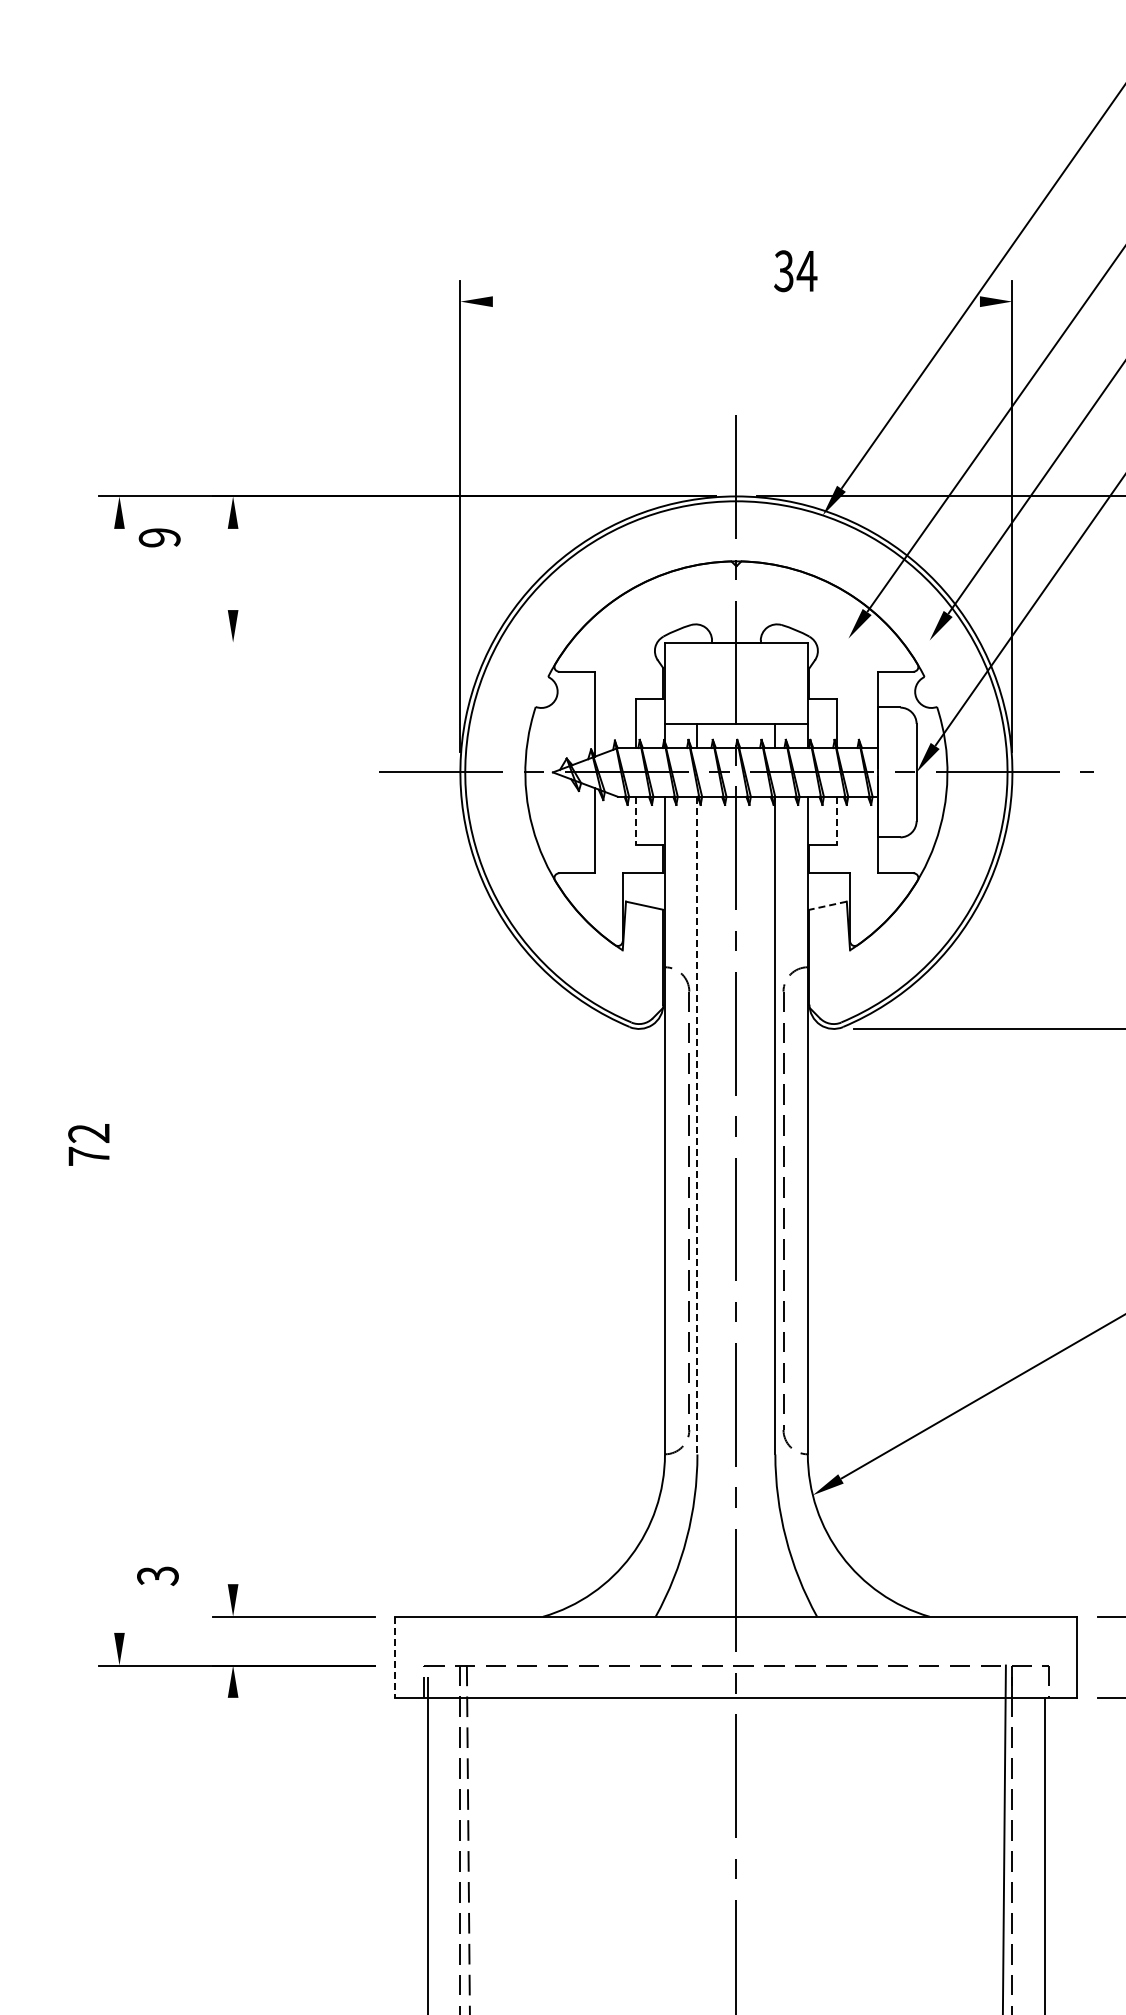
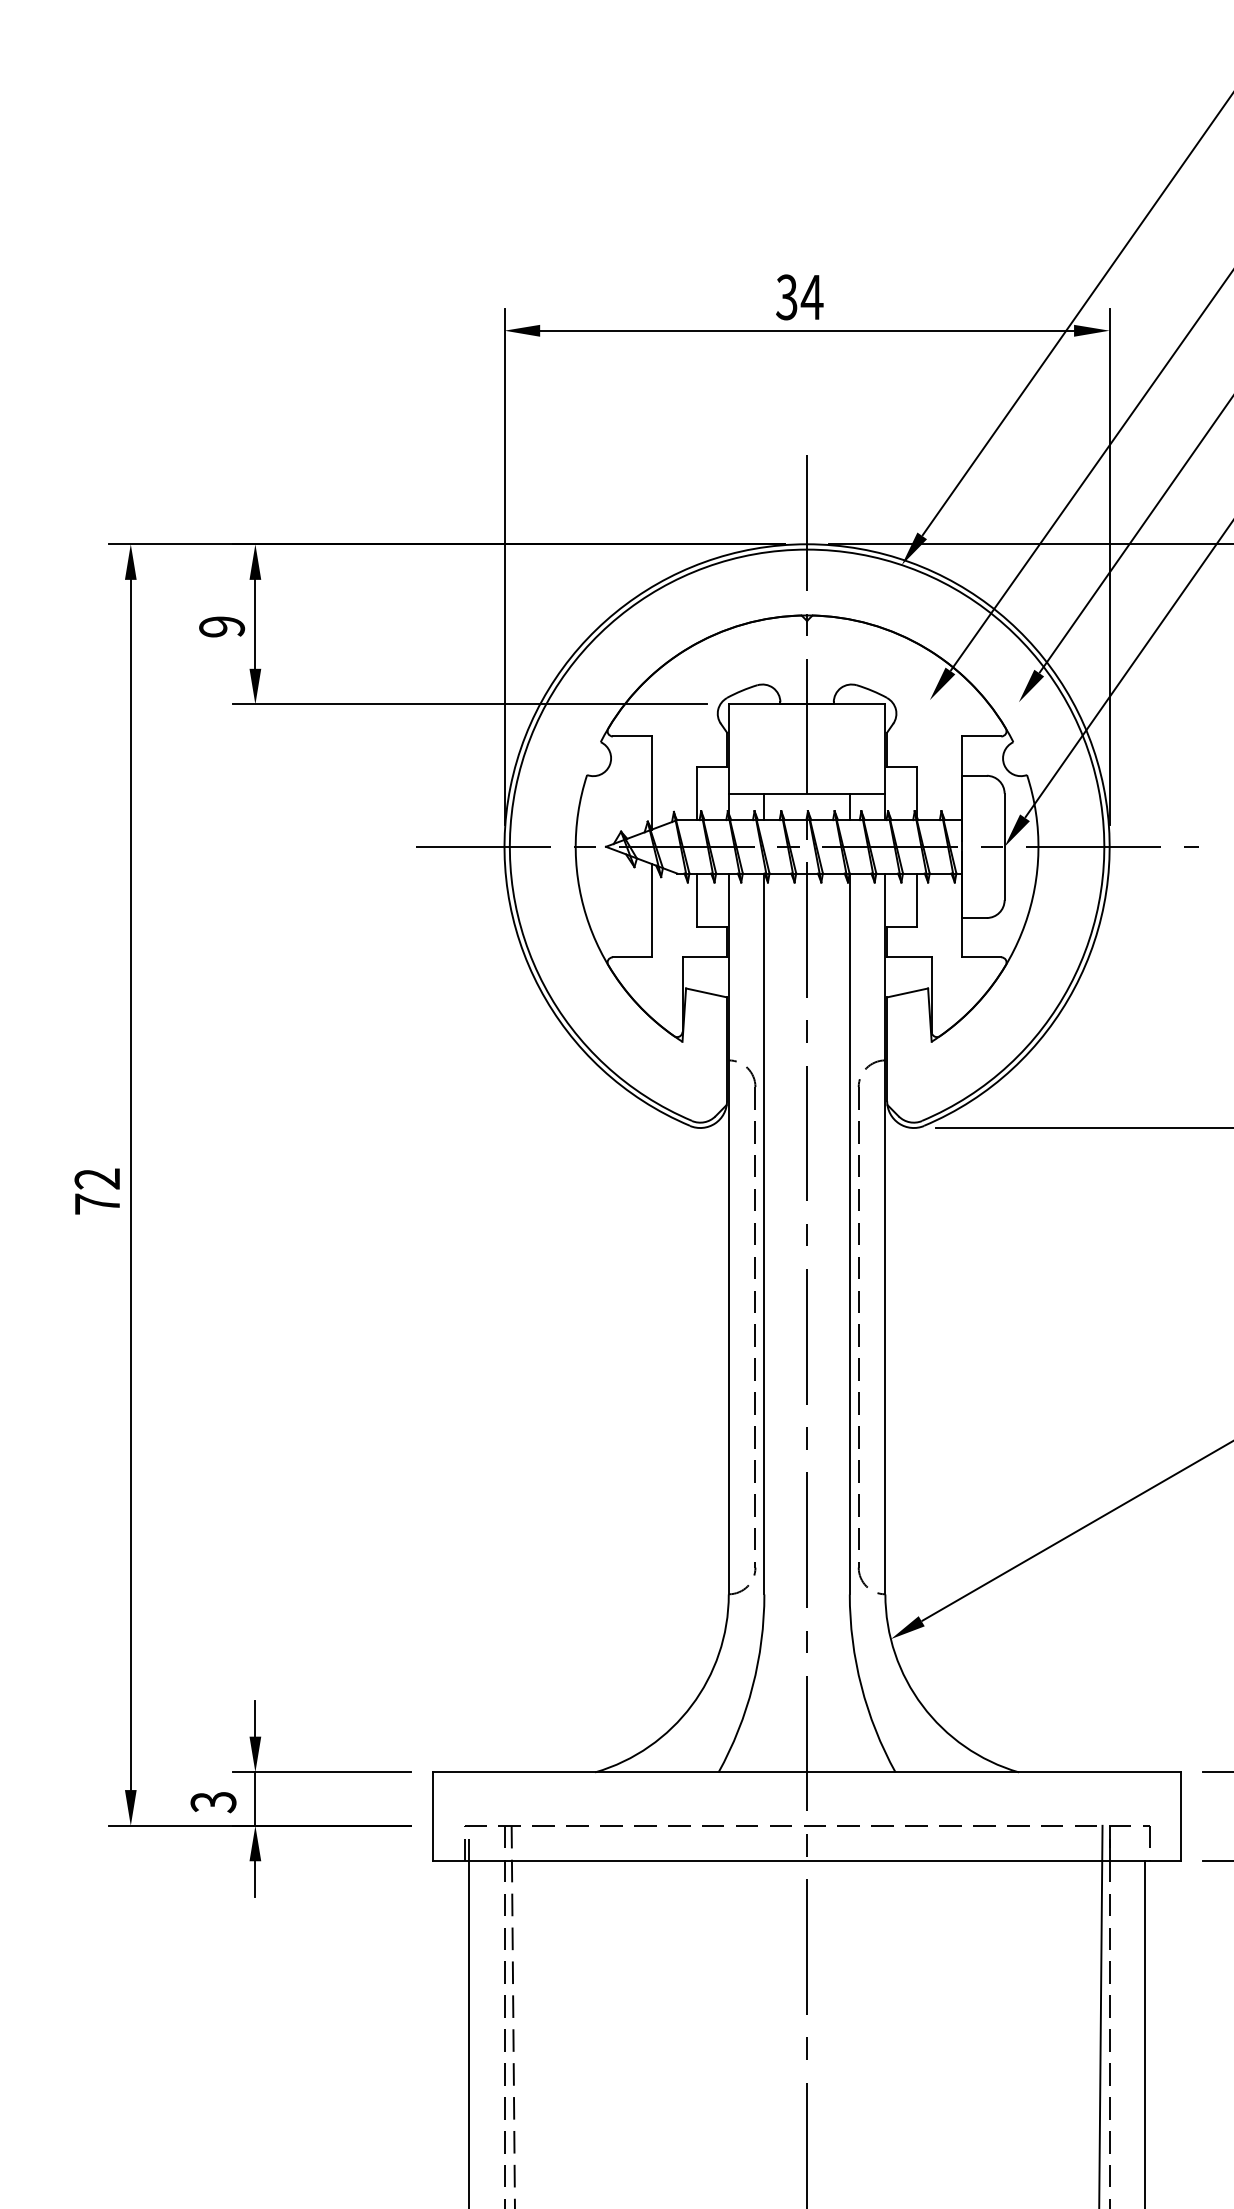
text: (795, 271) -> (799, 297), moved
line: (735, 301) -> (806, 330), added
text: (159, 537) -> (221, 626), moved
line: (233, 569) -> (255, 624), added
line: (428, 642) -> (469, 704), added
line: (635, 821) -> (696, 900), dashed -> solid
line: (837, 821) -> (917, 900), dashed -> solid
line: (827, 905) -> (906, 992), dashed -> solid
line: (119, 1080) -> (130, 1184), added
line: (697, 1125) -> (764, 1233), dashed -> solid
text: (88, 1144) -> (96, 1191), moved
line: (233, 1567) -> (255, 1718), added
text: (157, 1575) -> (213, 1801), moved
line: (233, 1640) -> (255, 1798), added
line: (395, 1657) -> (433, 1817), dashed -> solid
line: (233, 1713) -> (255, 1878), added

